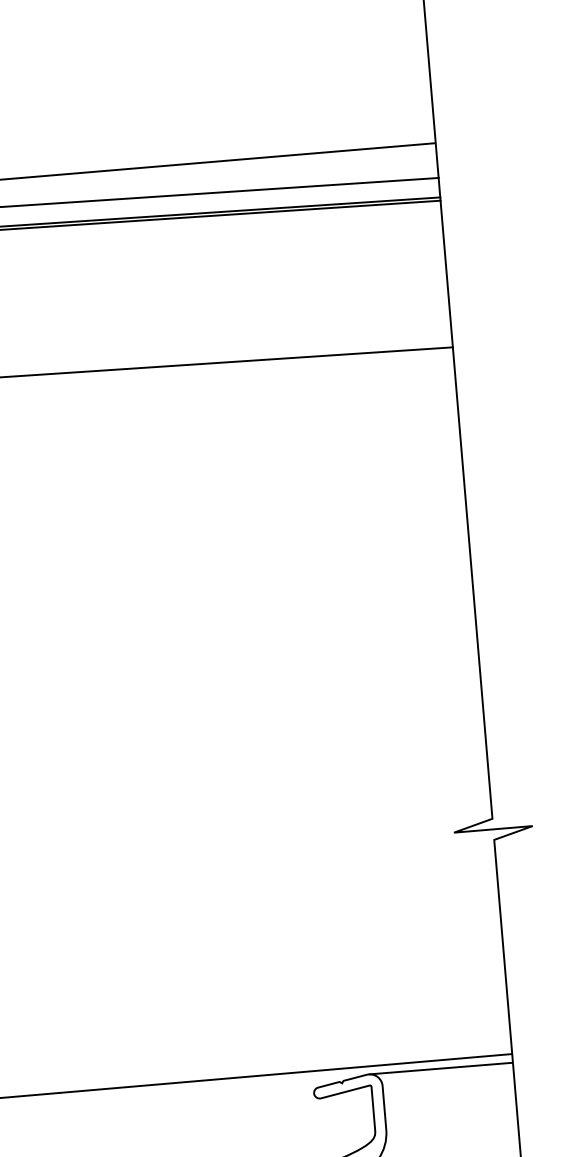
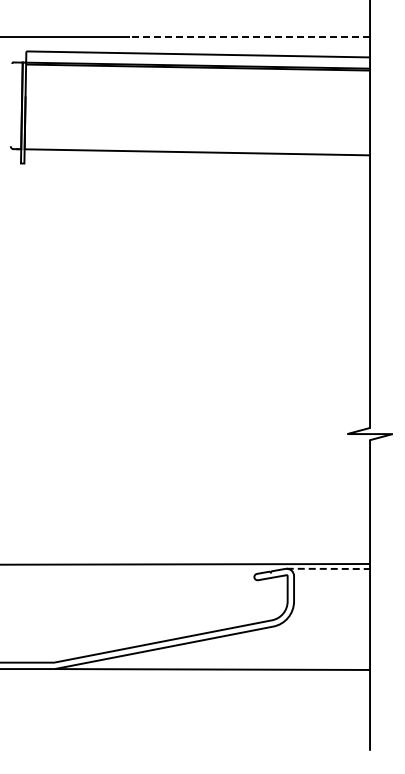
line: (227, 161) -> (249, 37), solid -> dashed
line: (441, 1067) -> (328, 568), solid -> dashed

